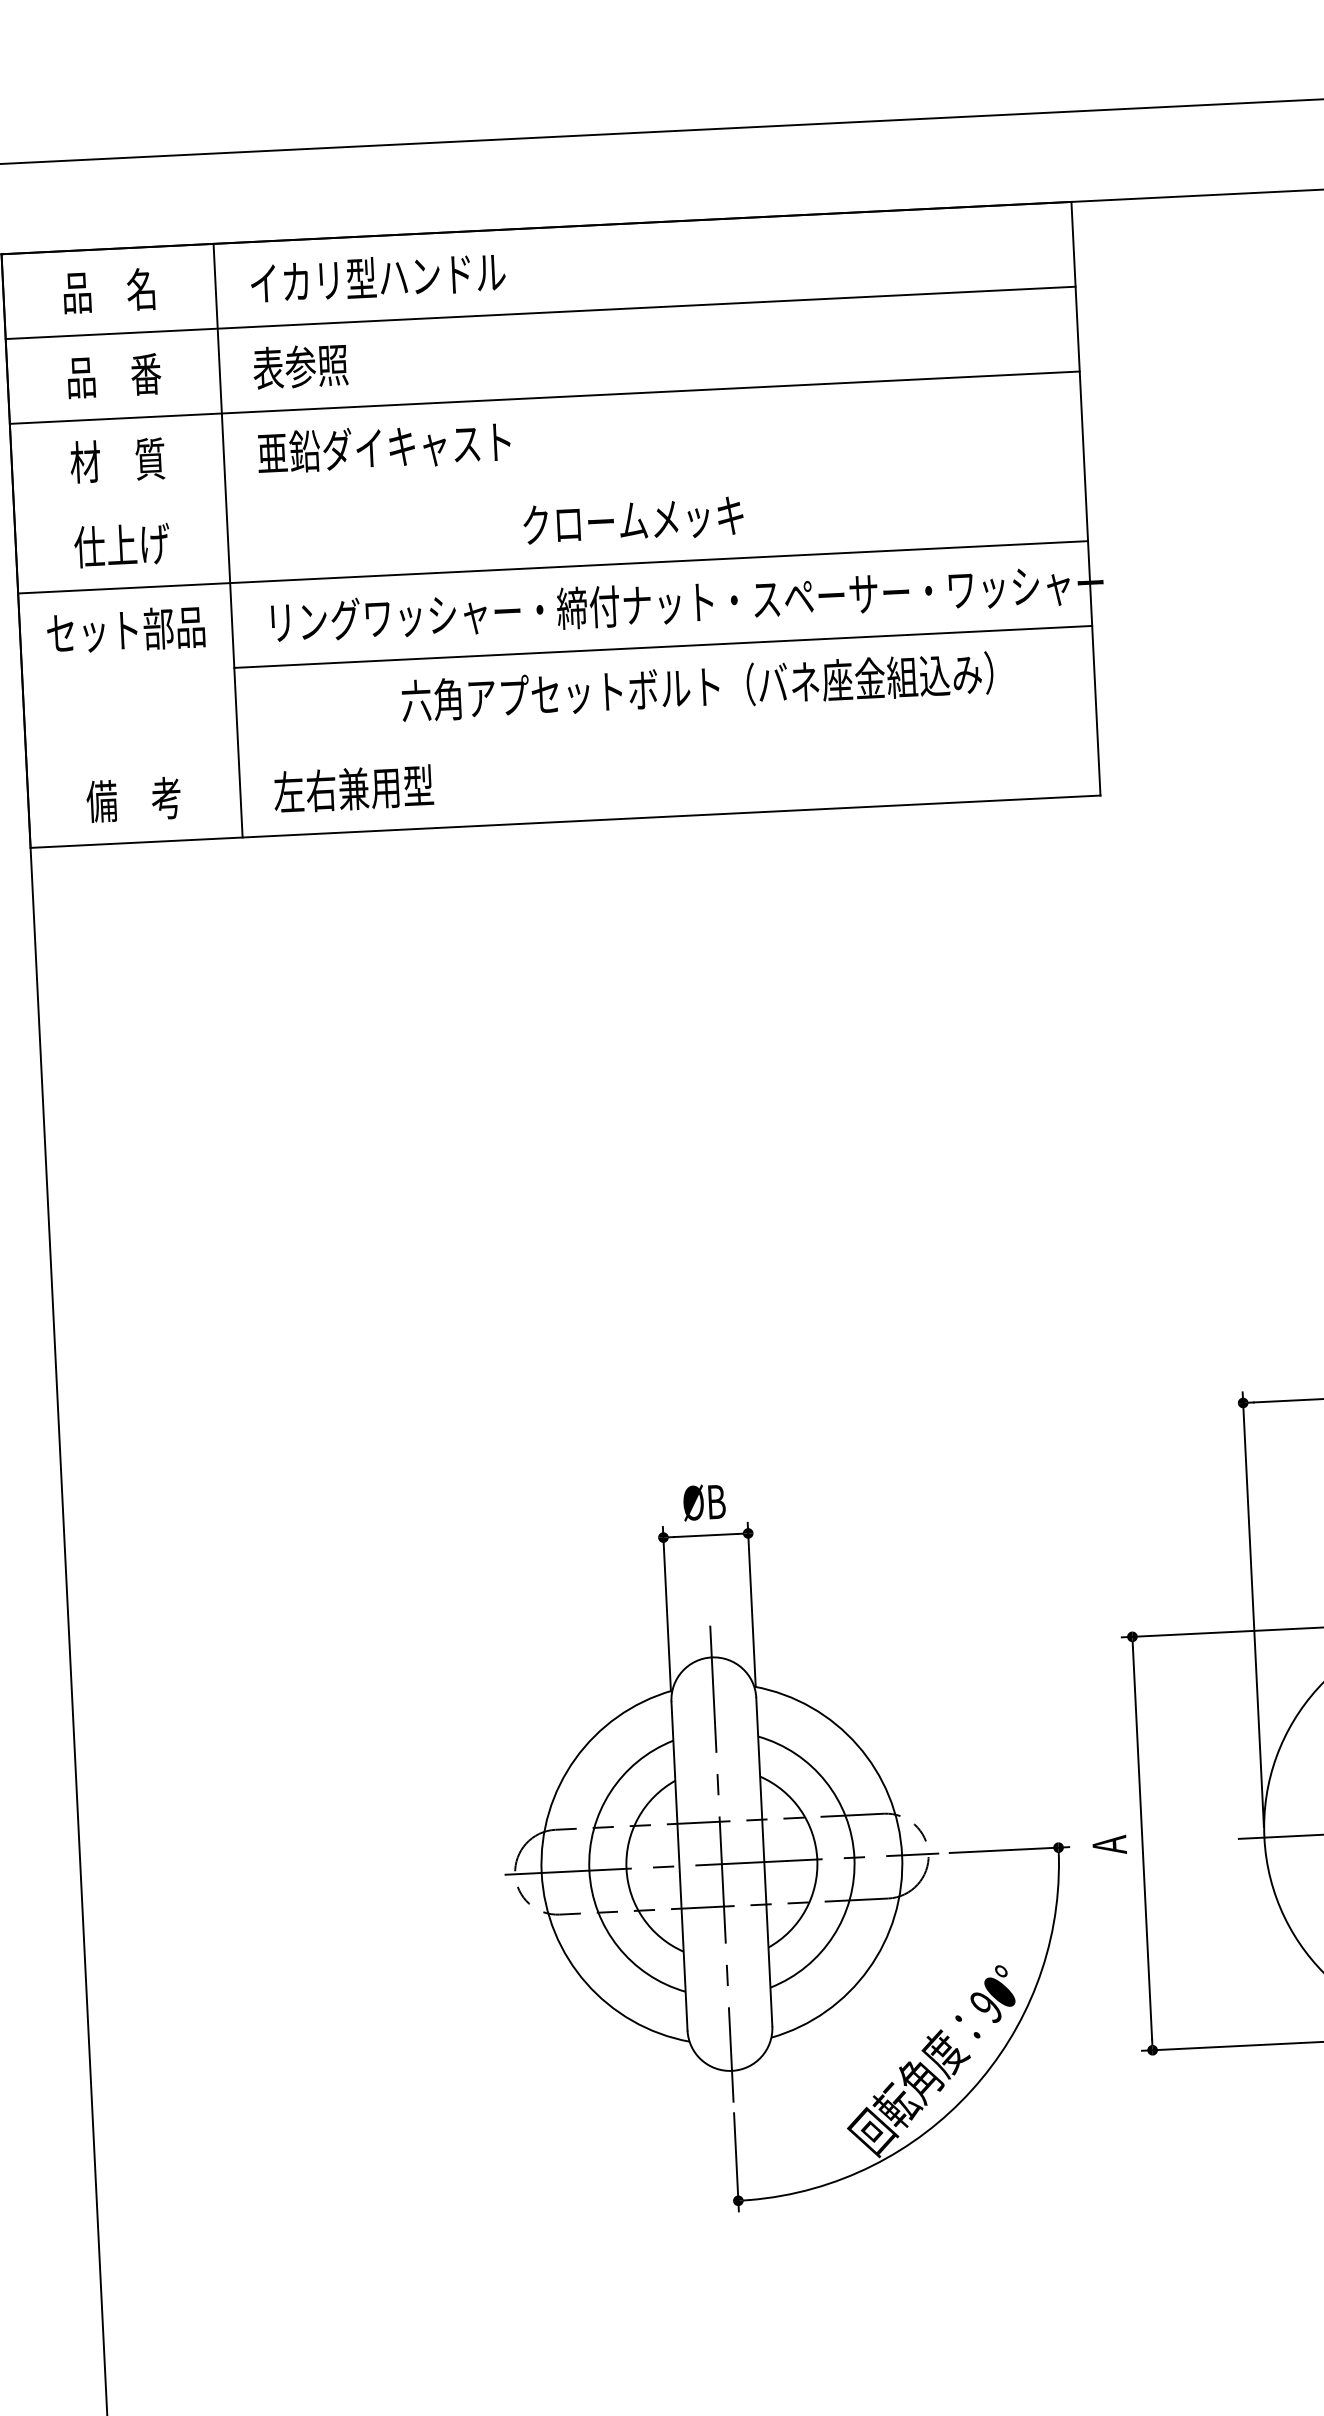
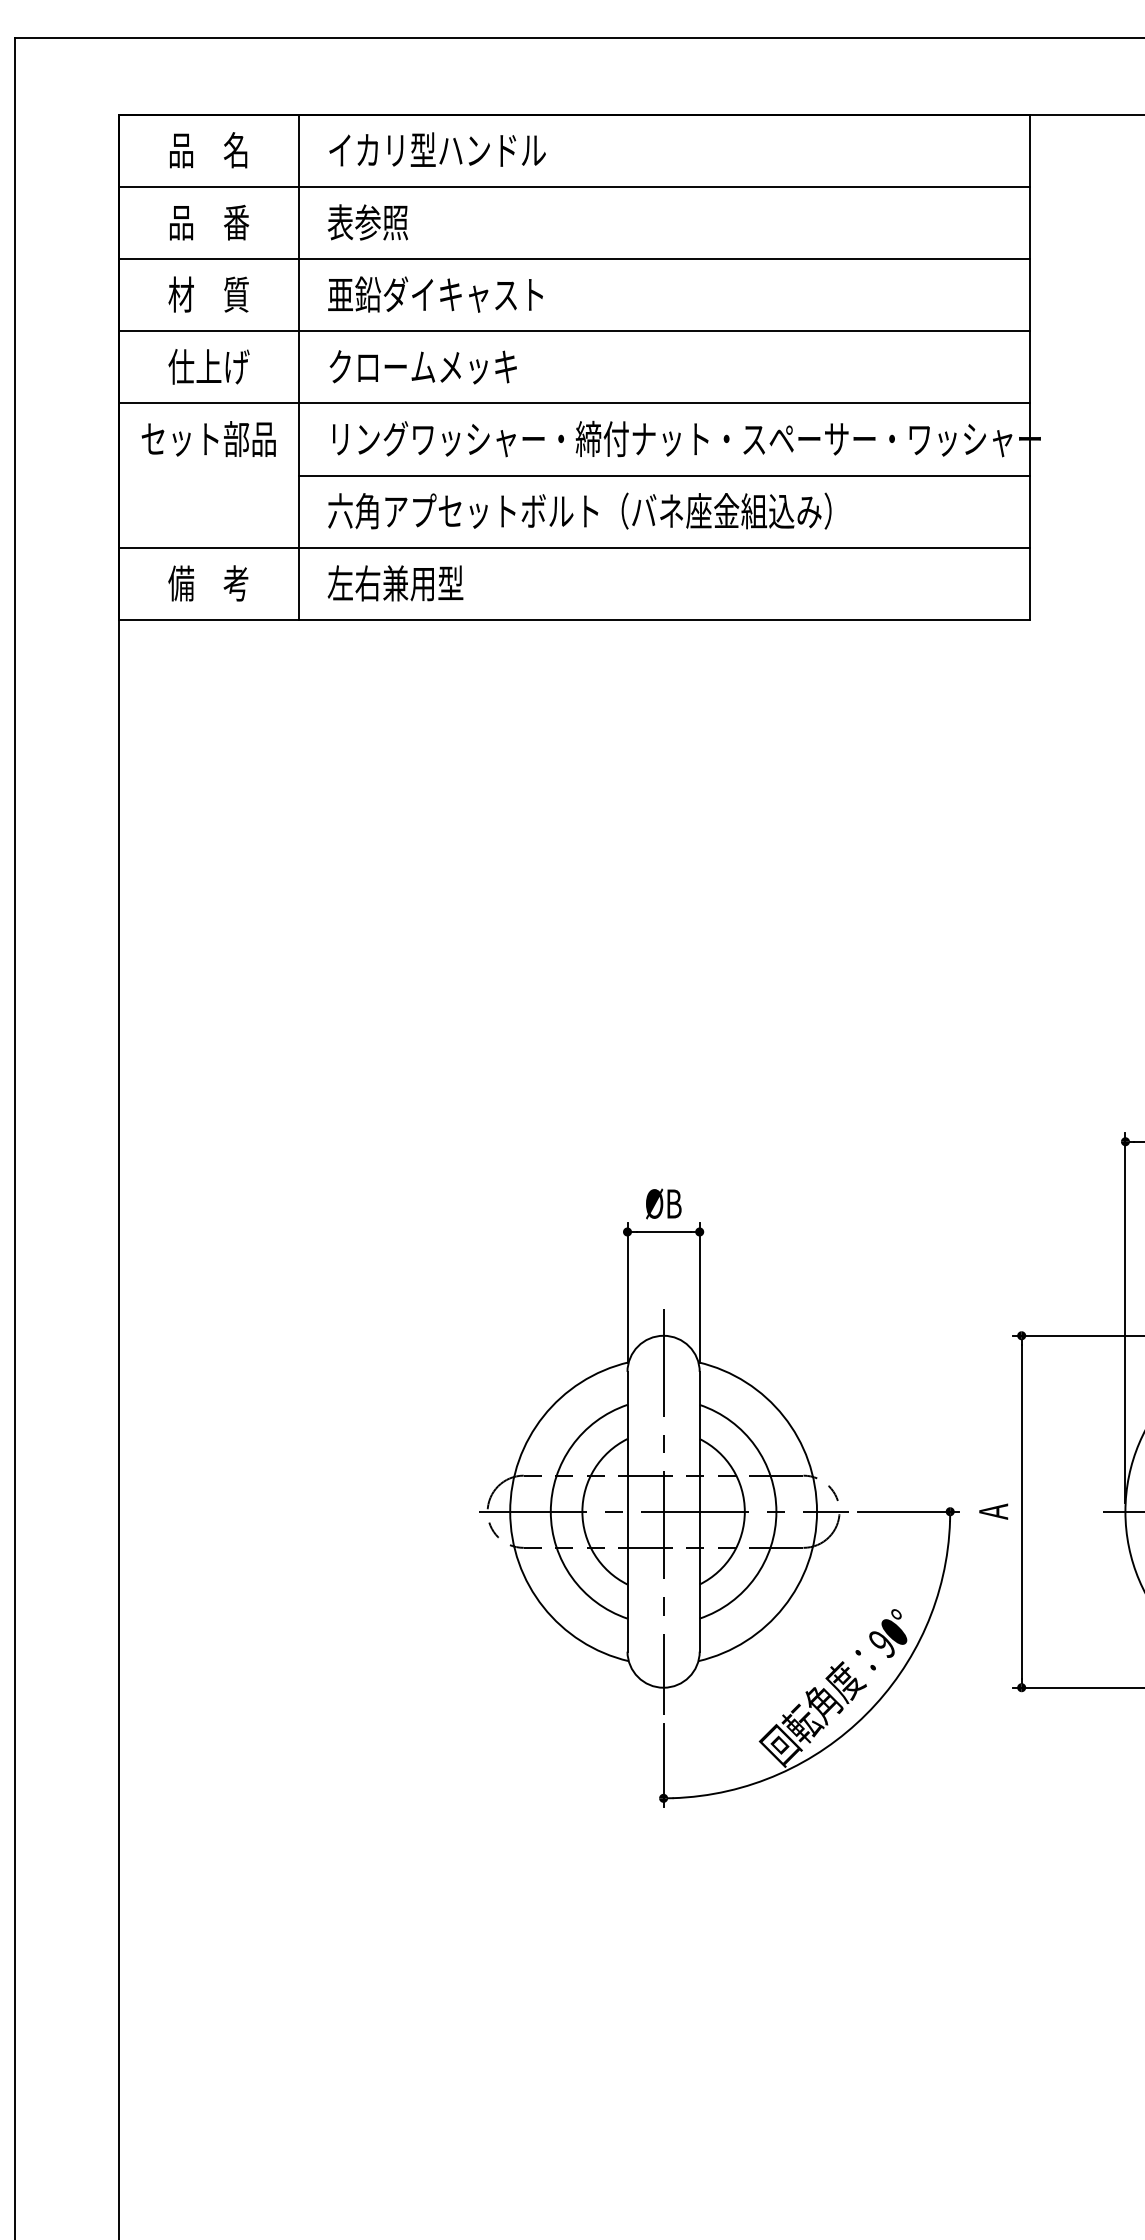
line: (548, 482) -> (573, 331), added
text: (632, 521) -> (422, 367), moved
text: (697, 686) -> (579, 510), moved
line: (560, 736) -> (573, 547), added

